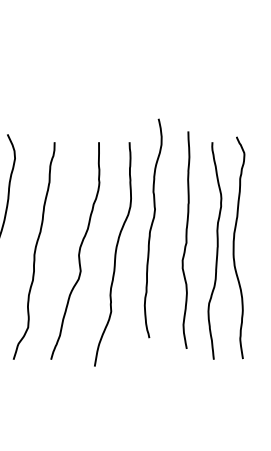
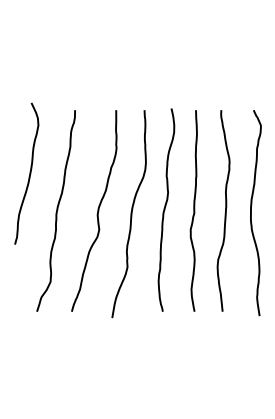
curve: (152, 227) -> (165, 209), moved
curve: (185, 239) -> (193, 210), moved
curve: (234, 248) -> (251, 213), moved

